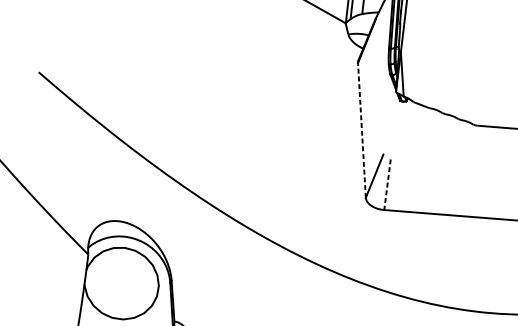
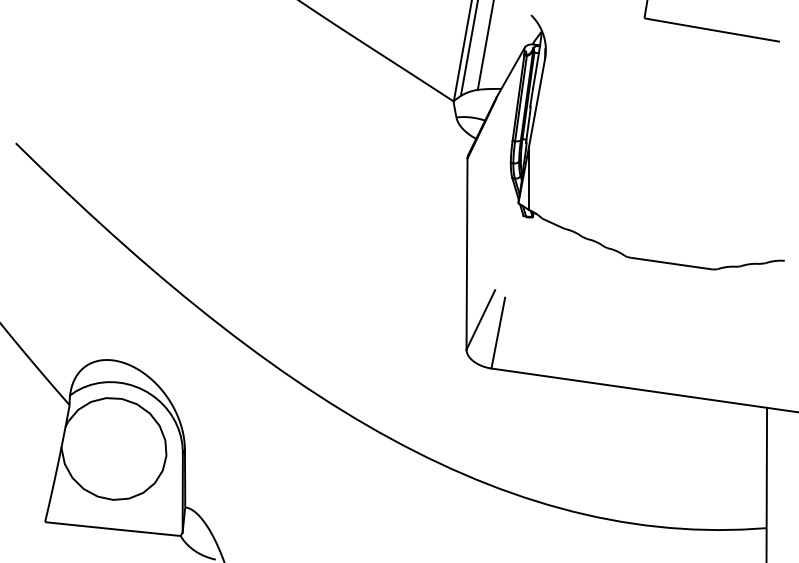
line: (362, 129) -> (467, 253), dashed -> solid
line: (387, 185) -> (498, 333), dashed -> solid

